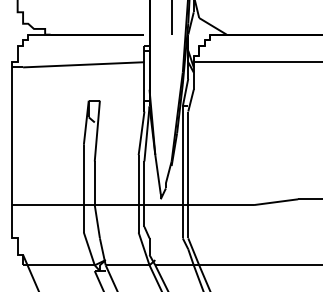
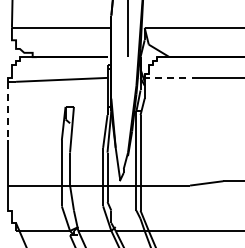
line: (229, 61) -> (171, 77), solid -> dashed
line: (11, 106) -> (7, 111), solid -> dashed

